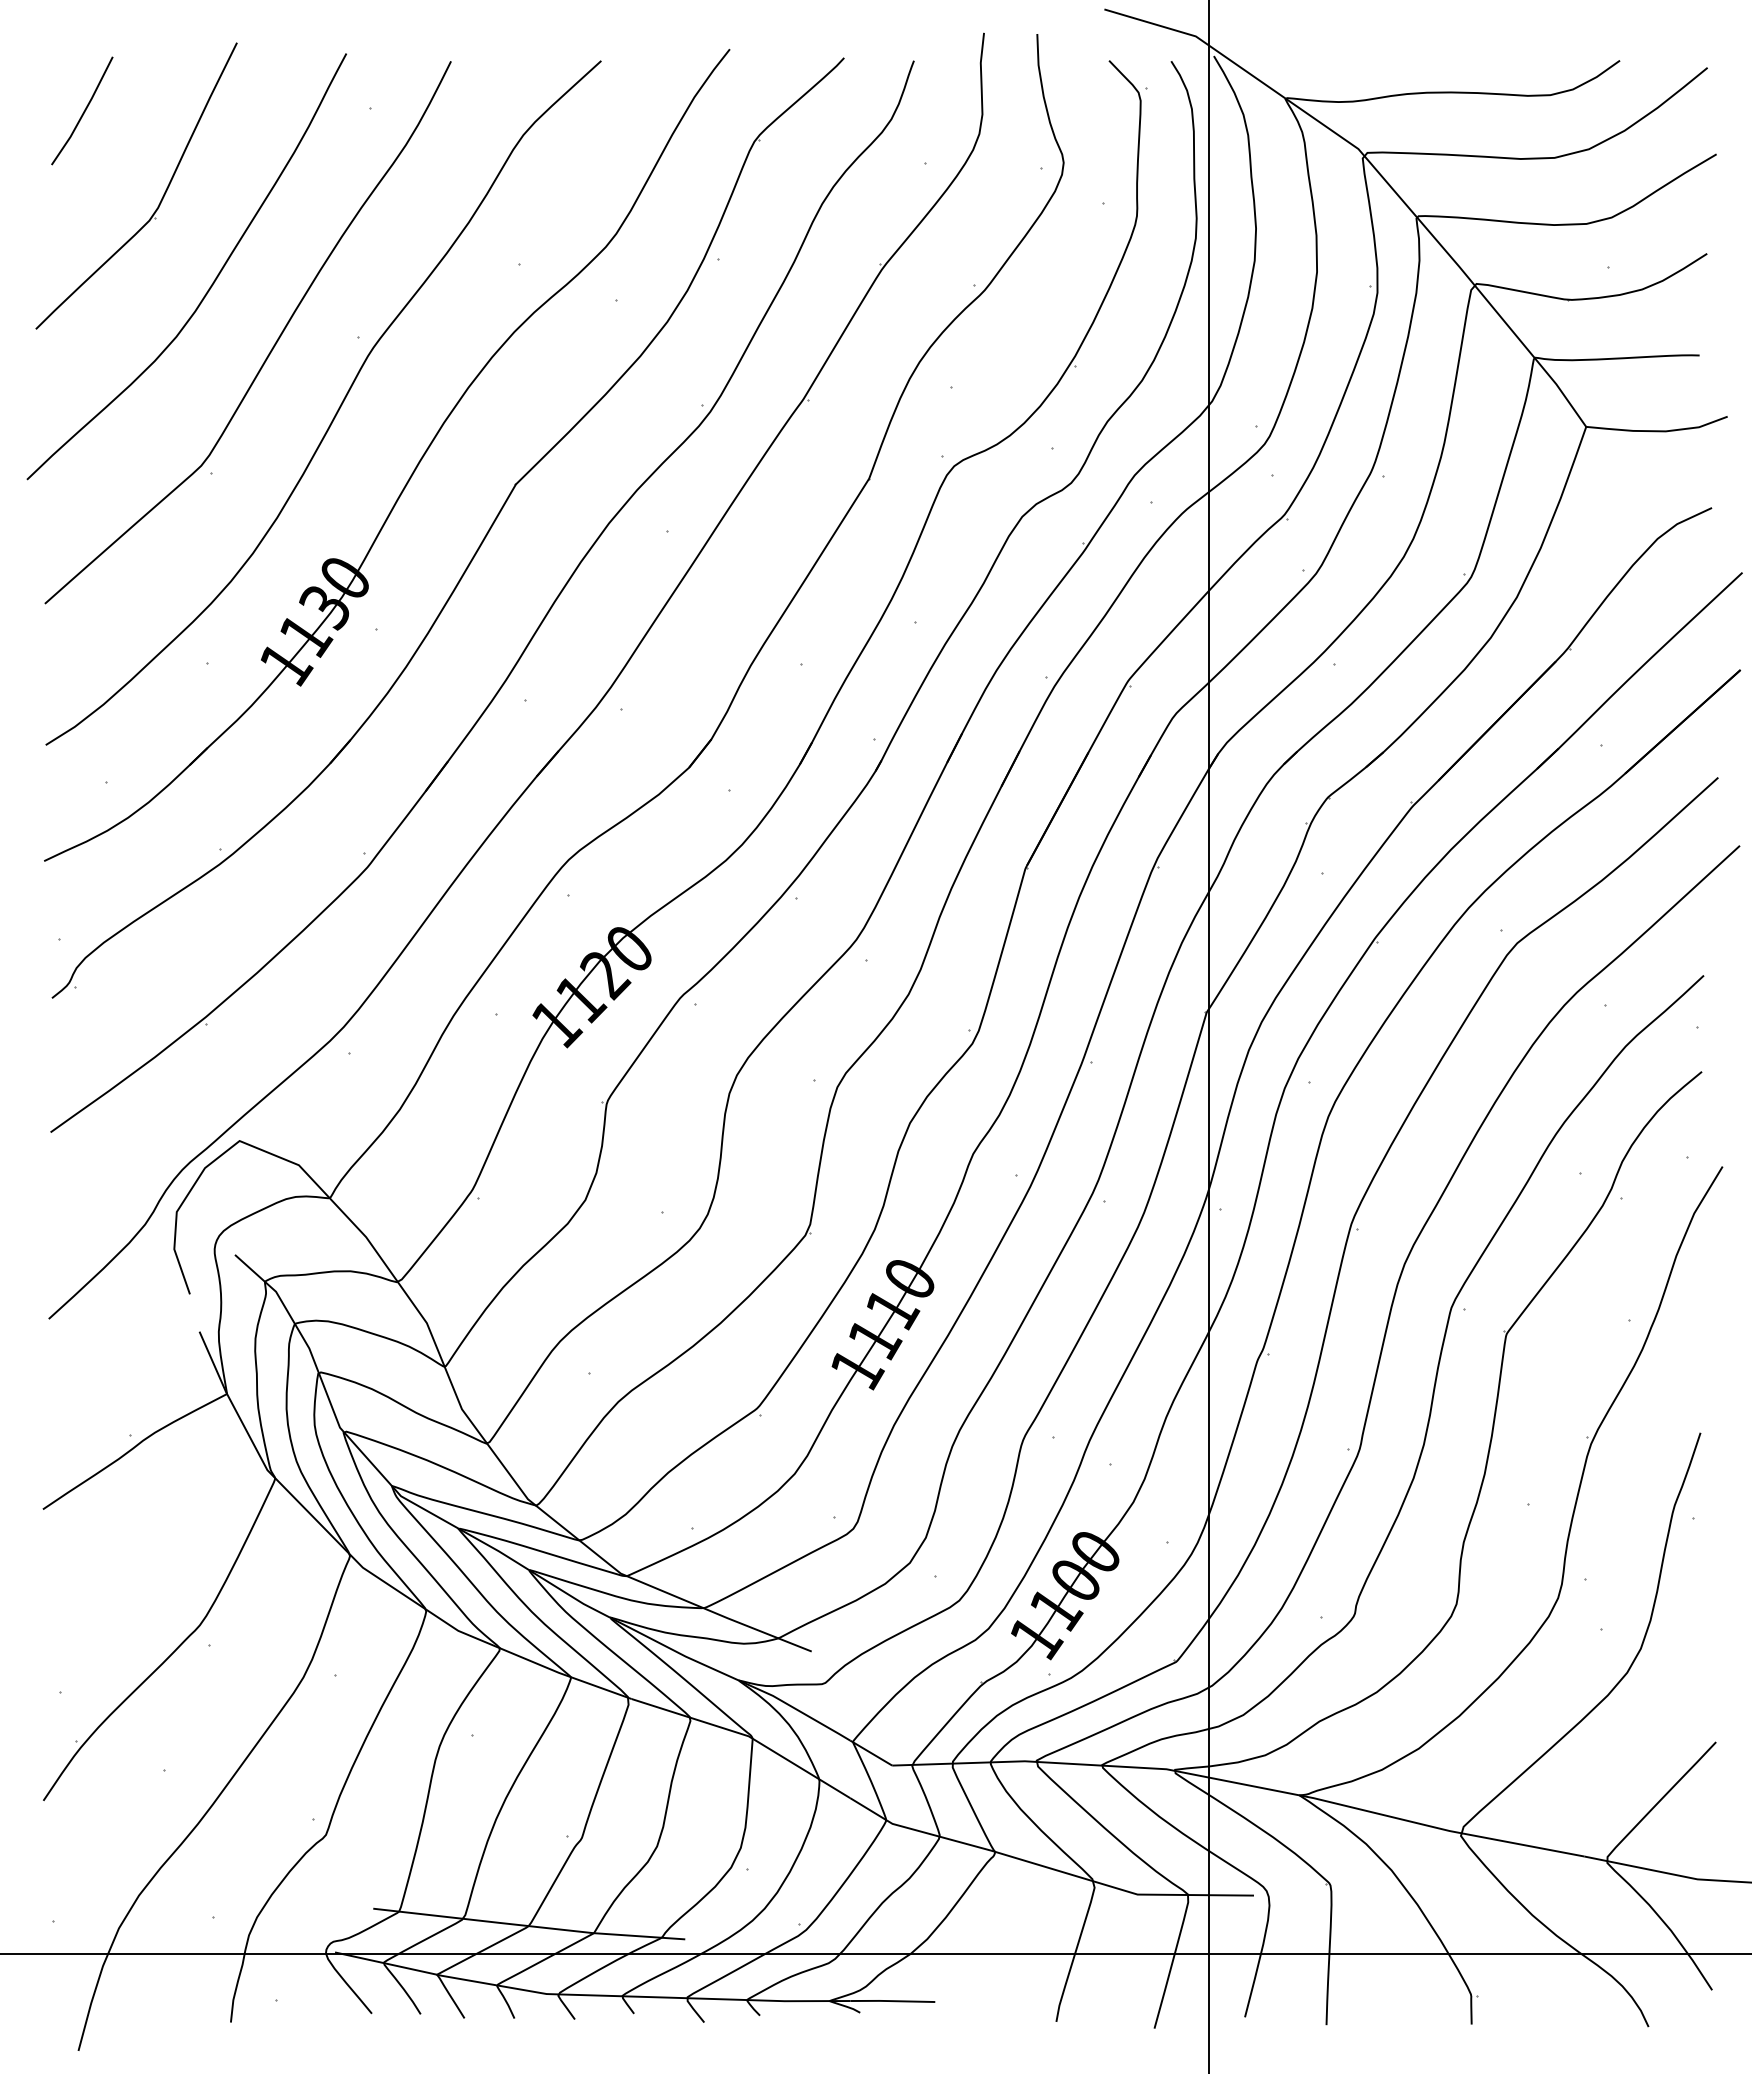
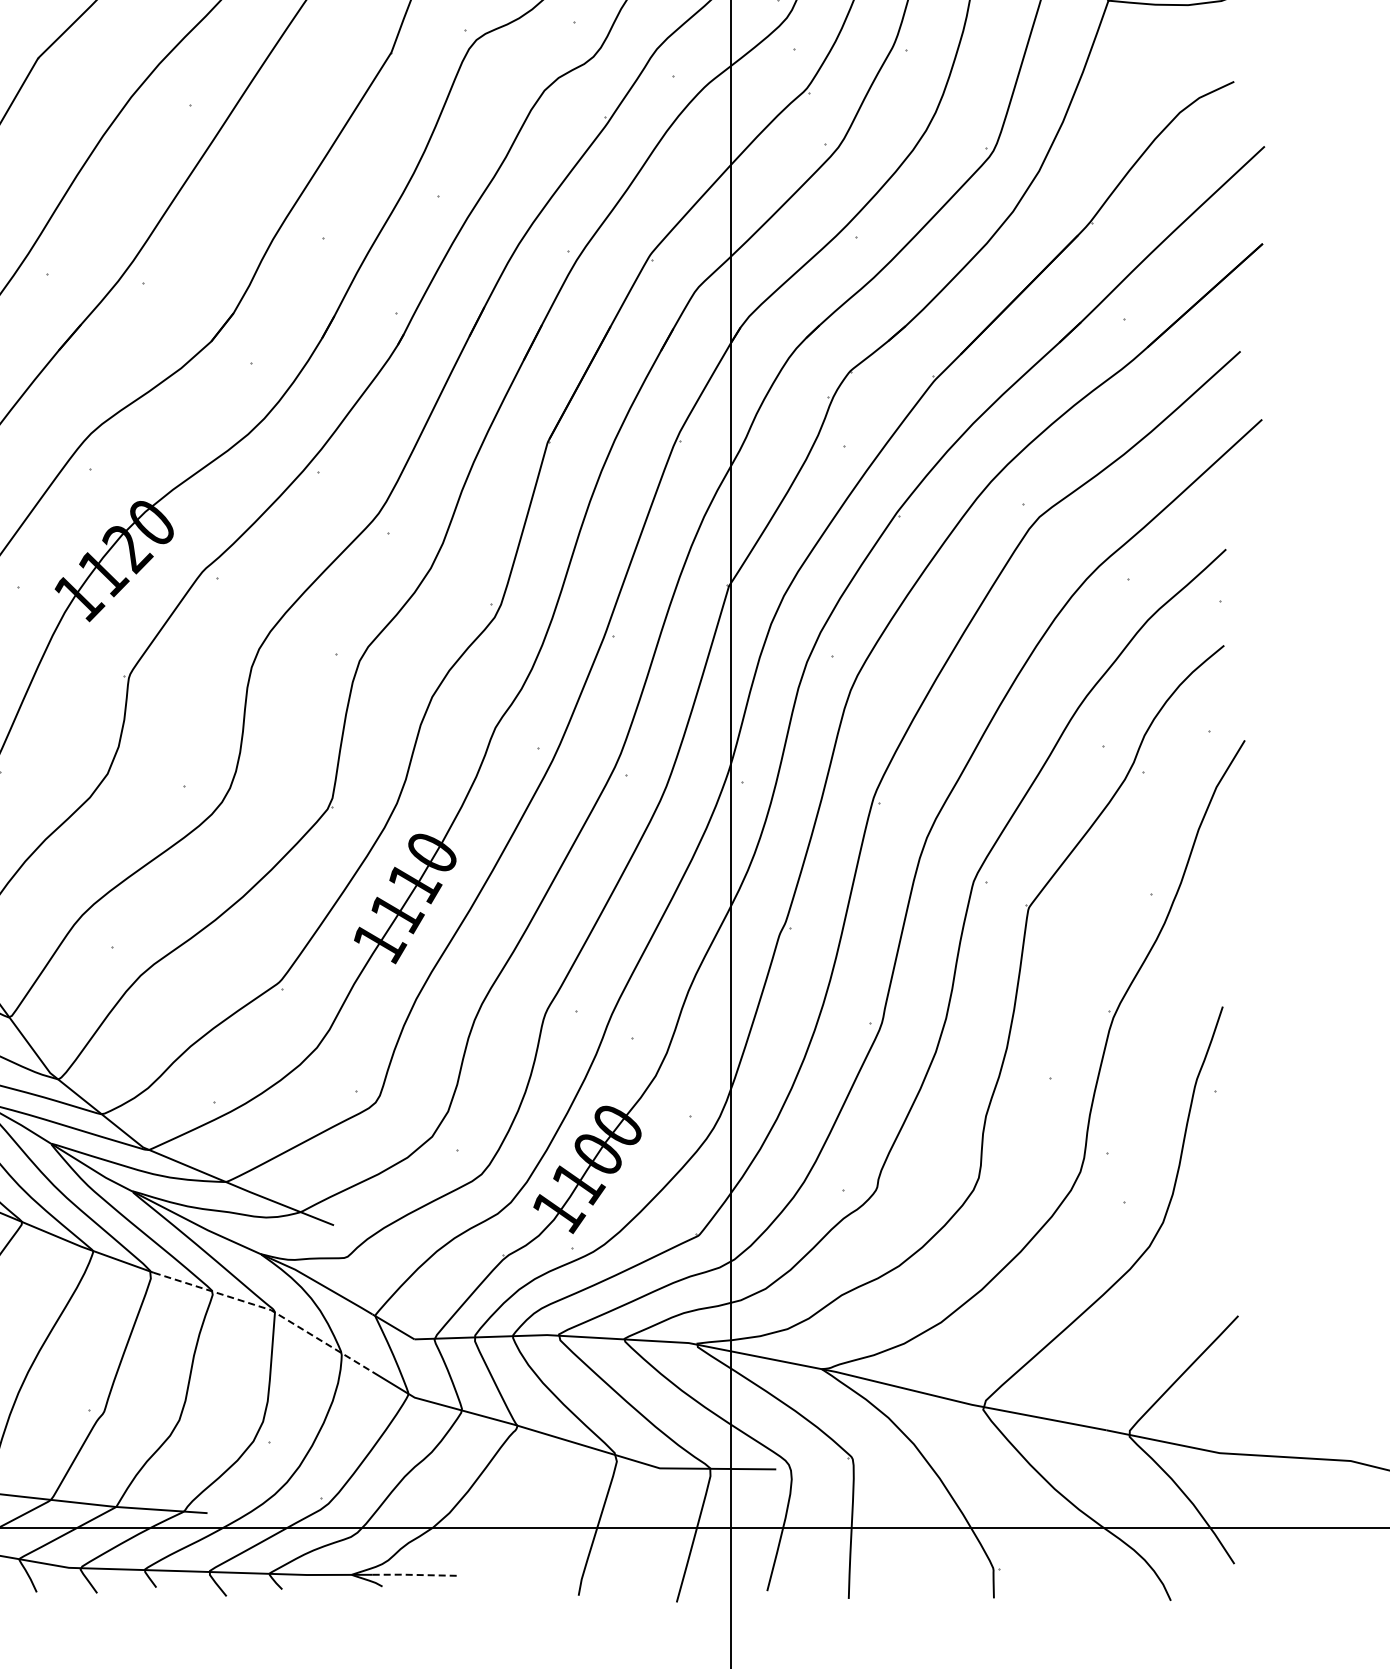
line: (747, 1736) -> (269, 1310), solid -> dashed
line: (892, 2001) -> (414, 1575), solid -> dashed

